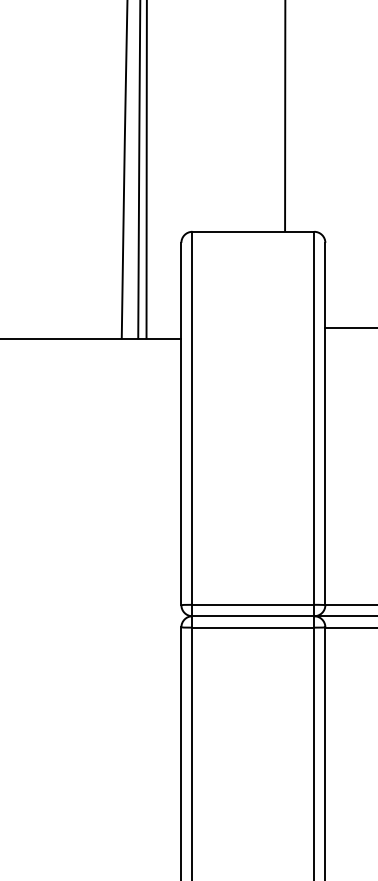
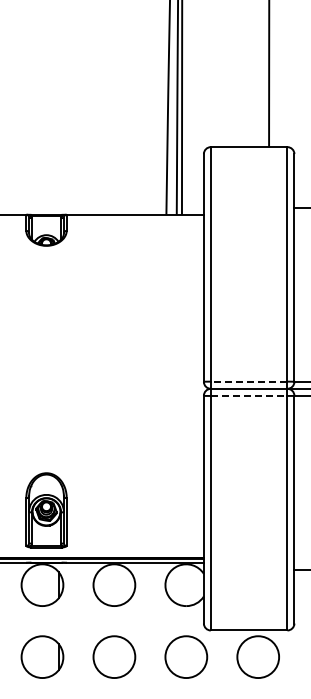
line: (252, 604) -> (248, 381), solid -> dashed
line: (253, 626) -> (249, 395), solid -> dashed

